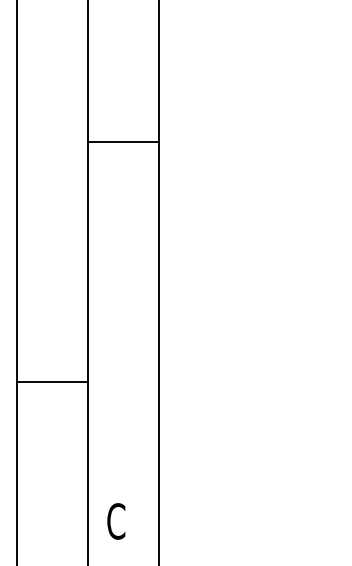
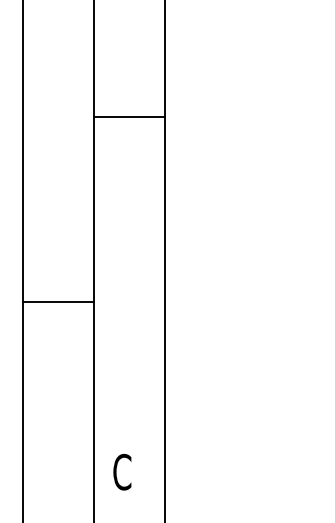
line: (123, 141) -> (129, 117), moved
line: (52, 382) -> (58, 302), moved

